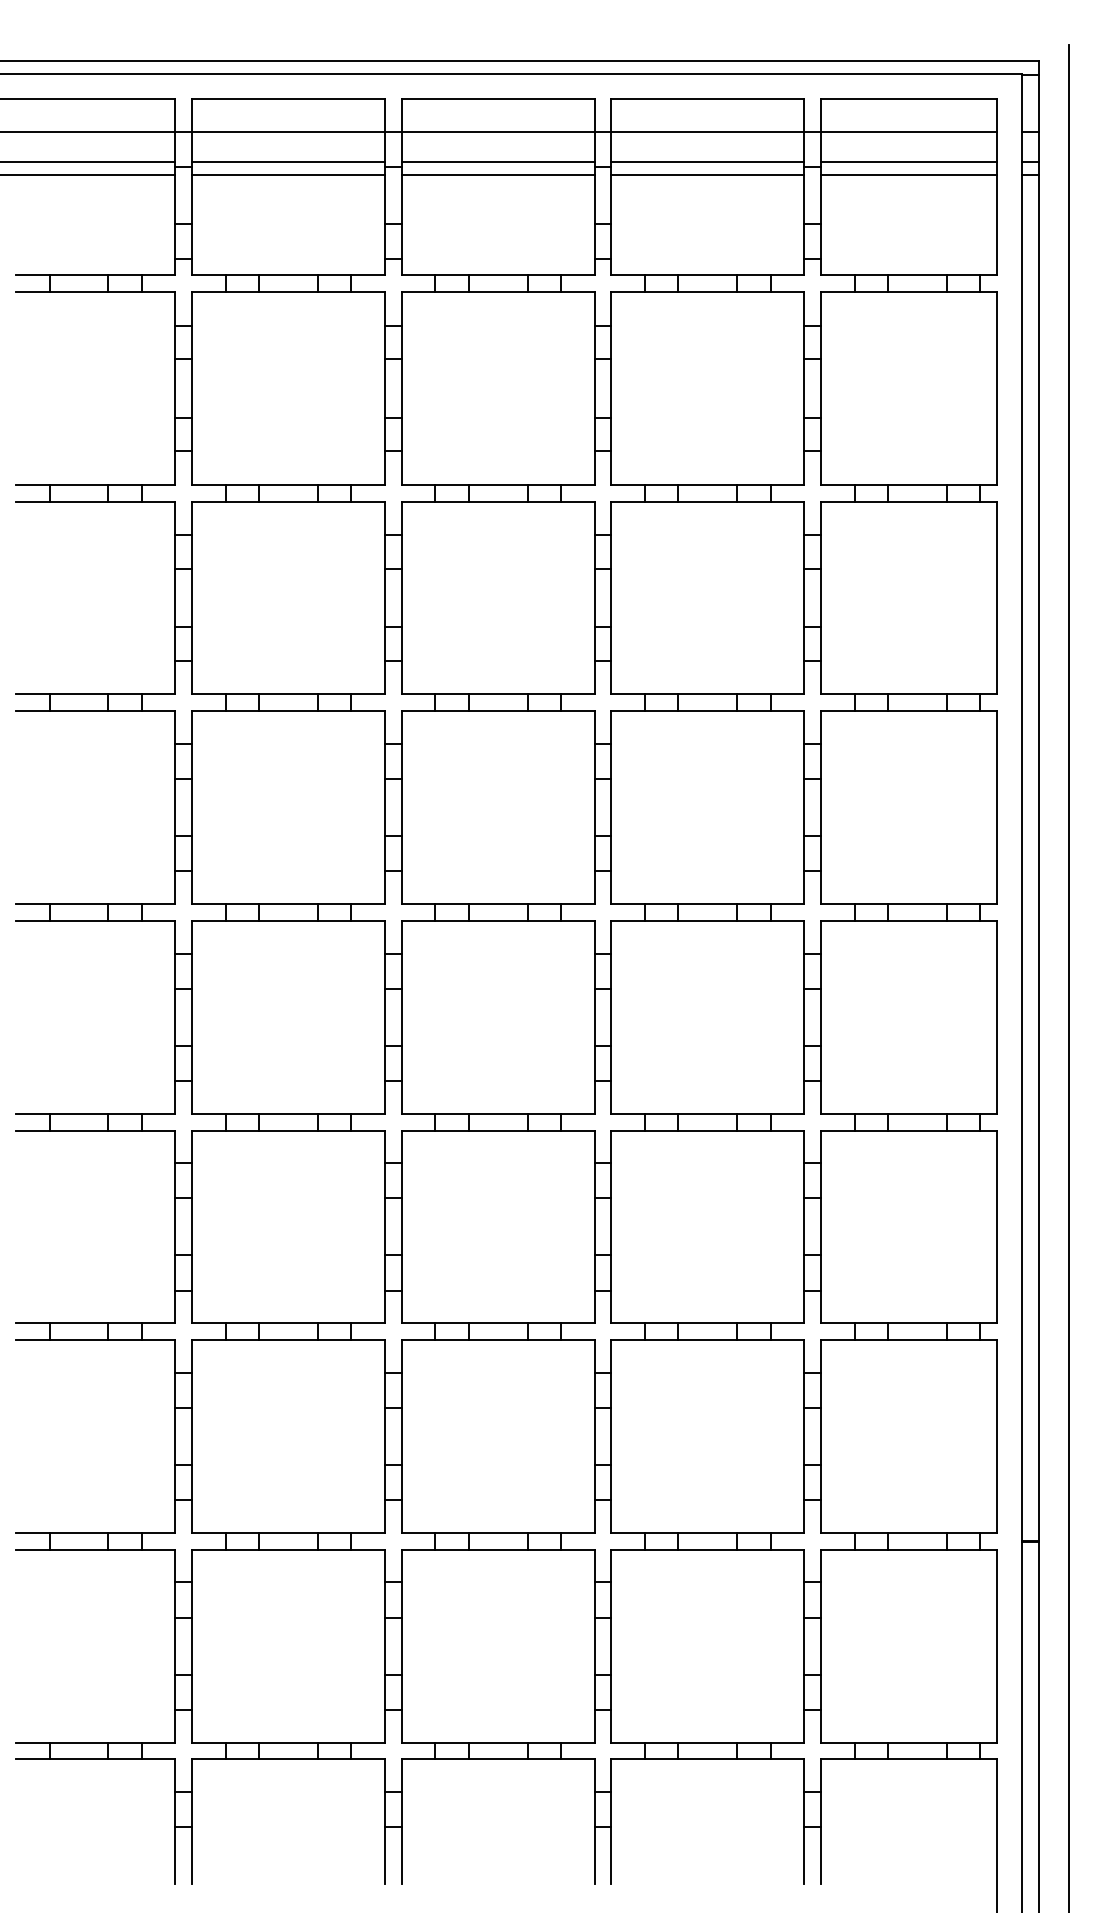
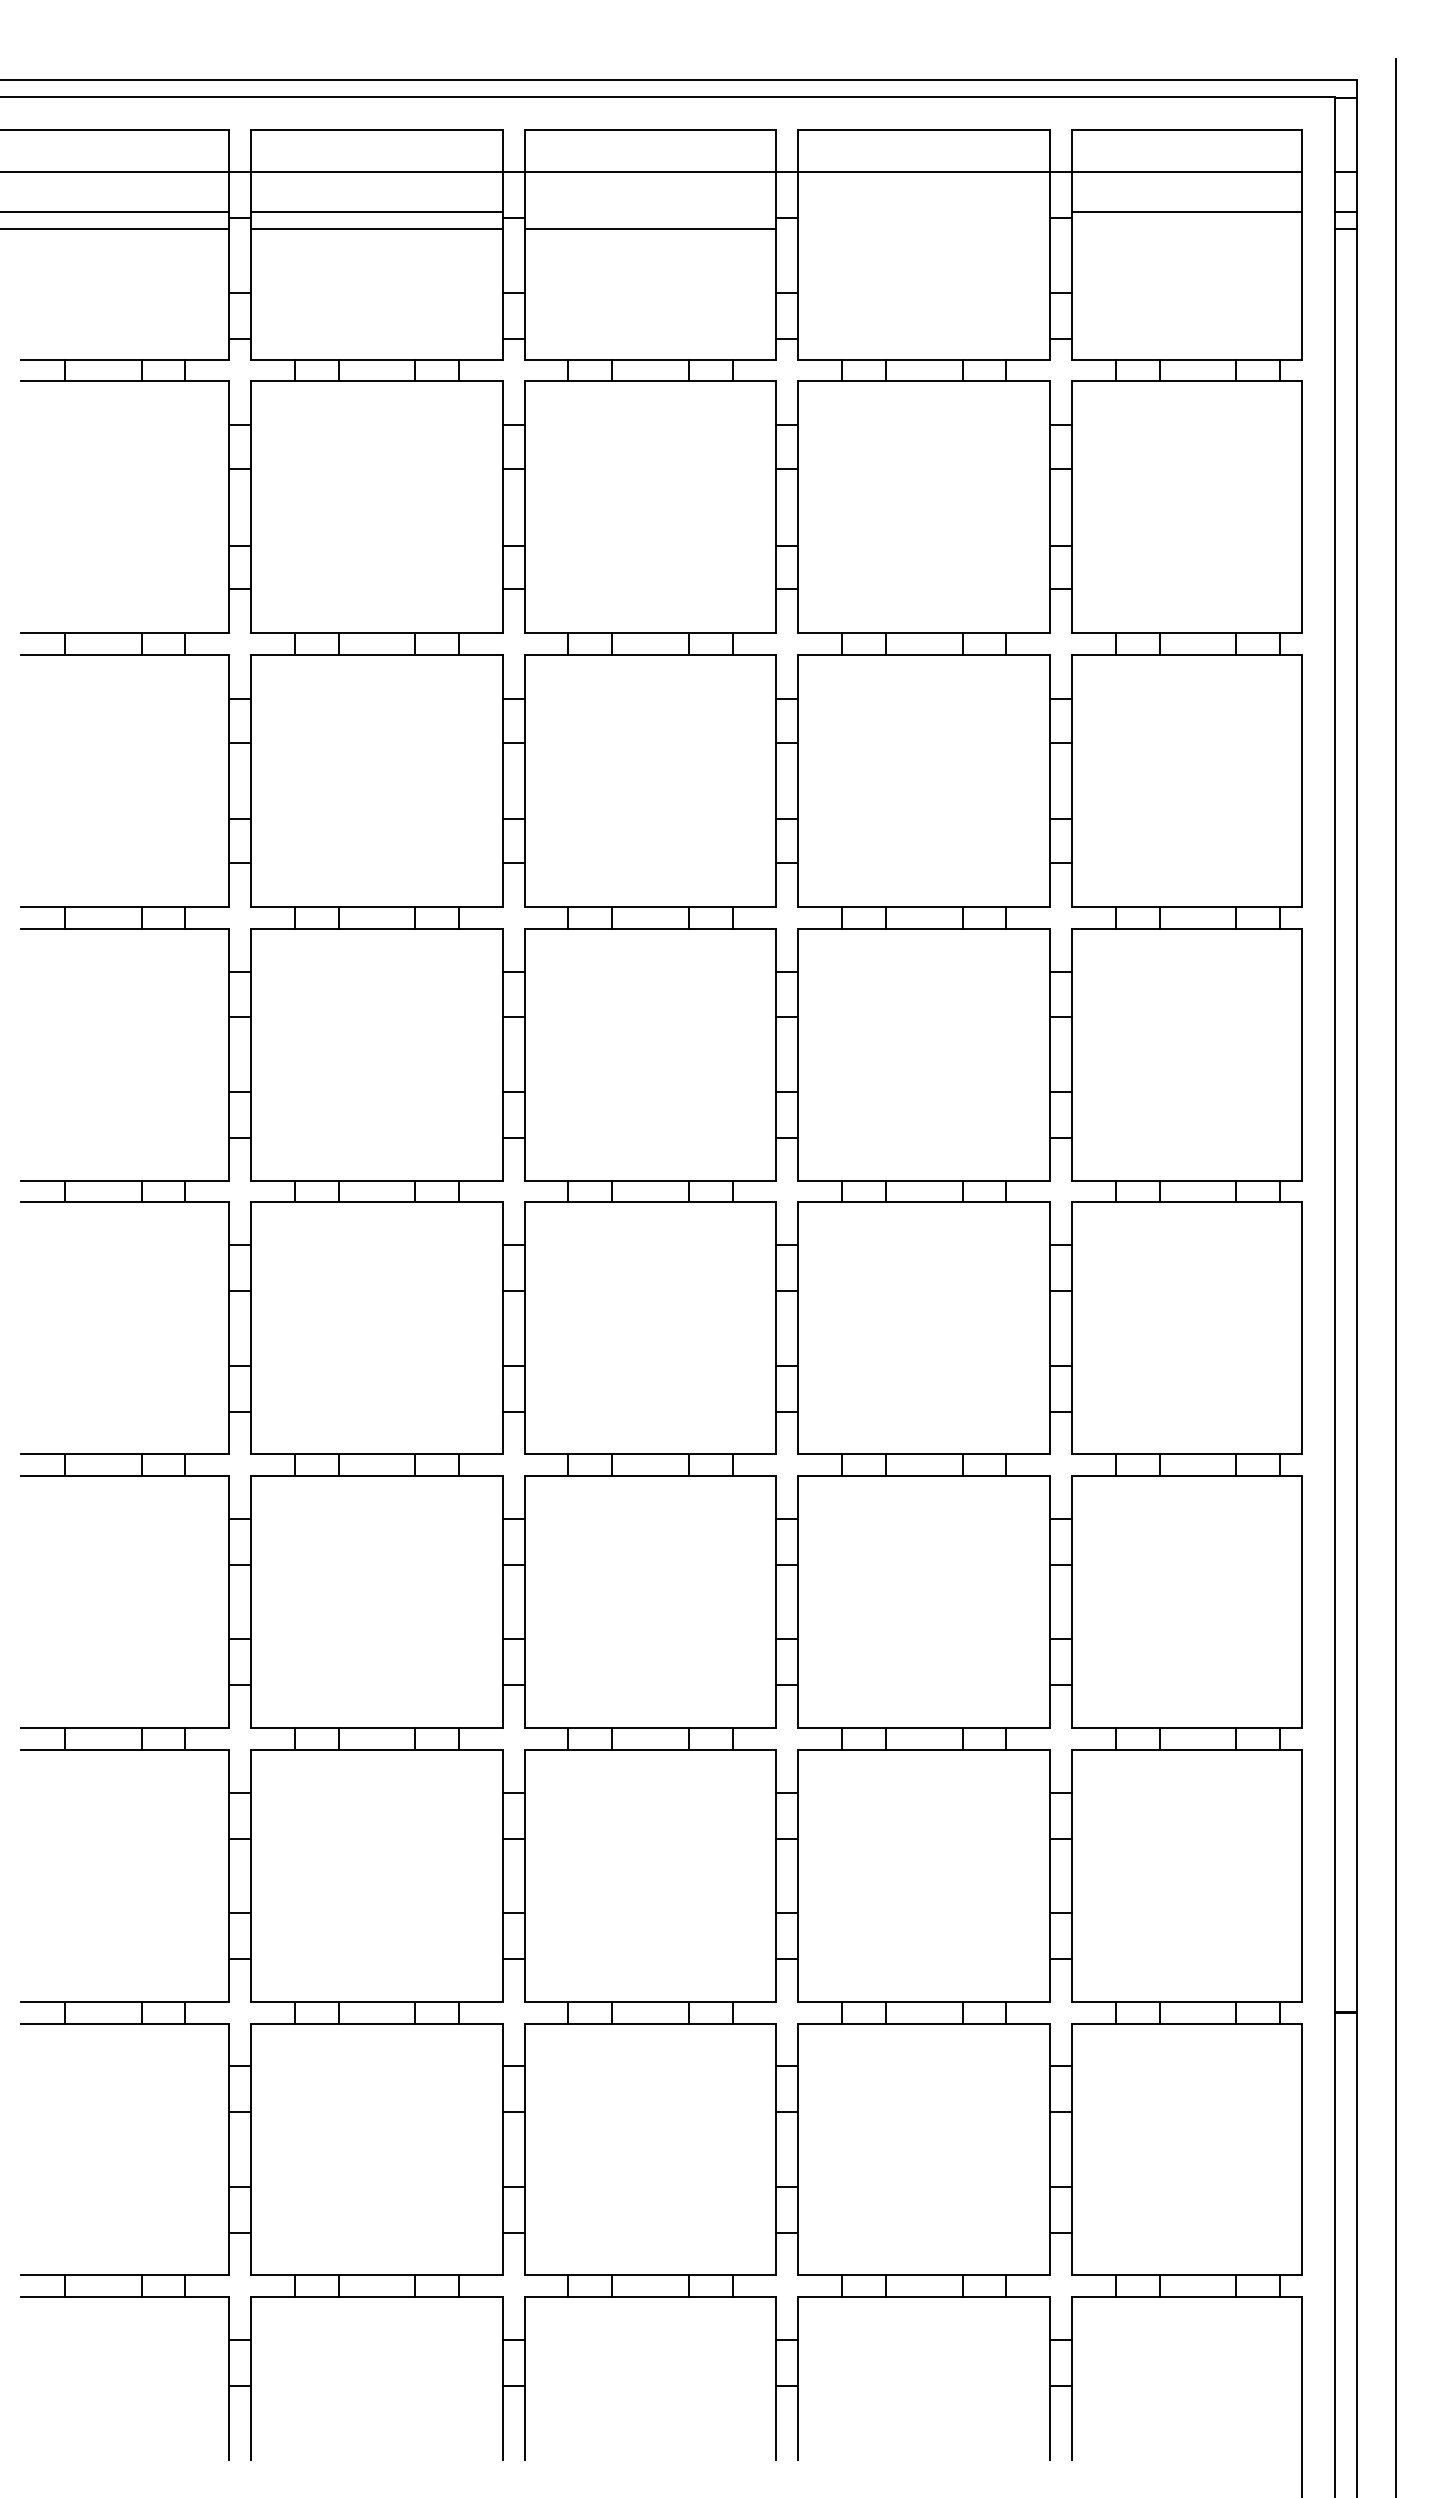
line: (498, 161) -> (650, 211), removed
line: (708, 161) -> (924, 211), removed
line: (708, 174) -> (924, 228), removed
line: (908, 174) -> (1186, 228), removed

